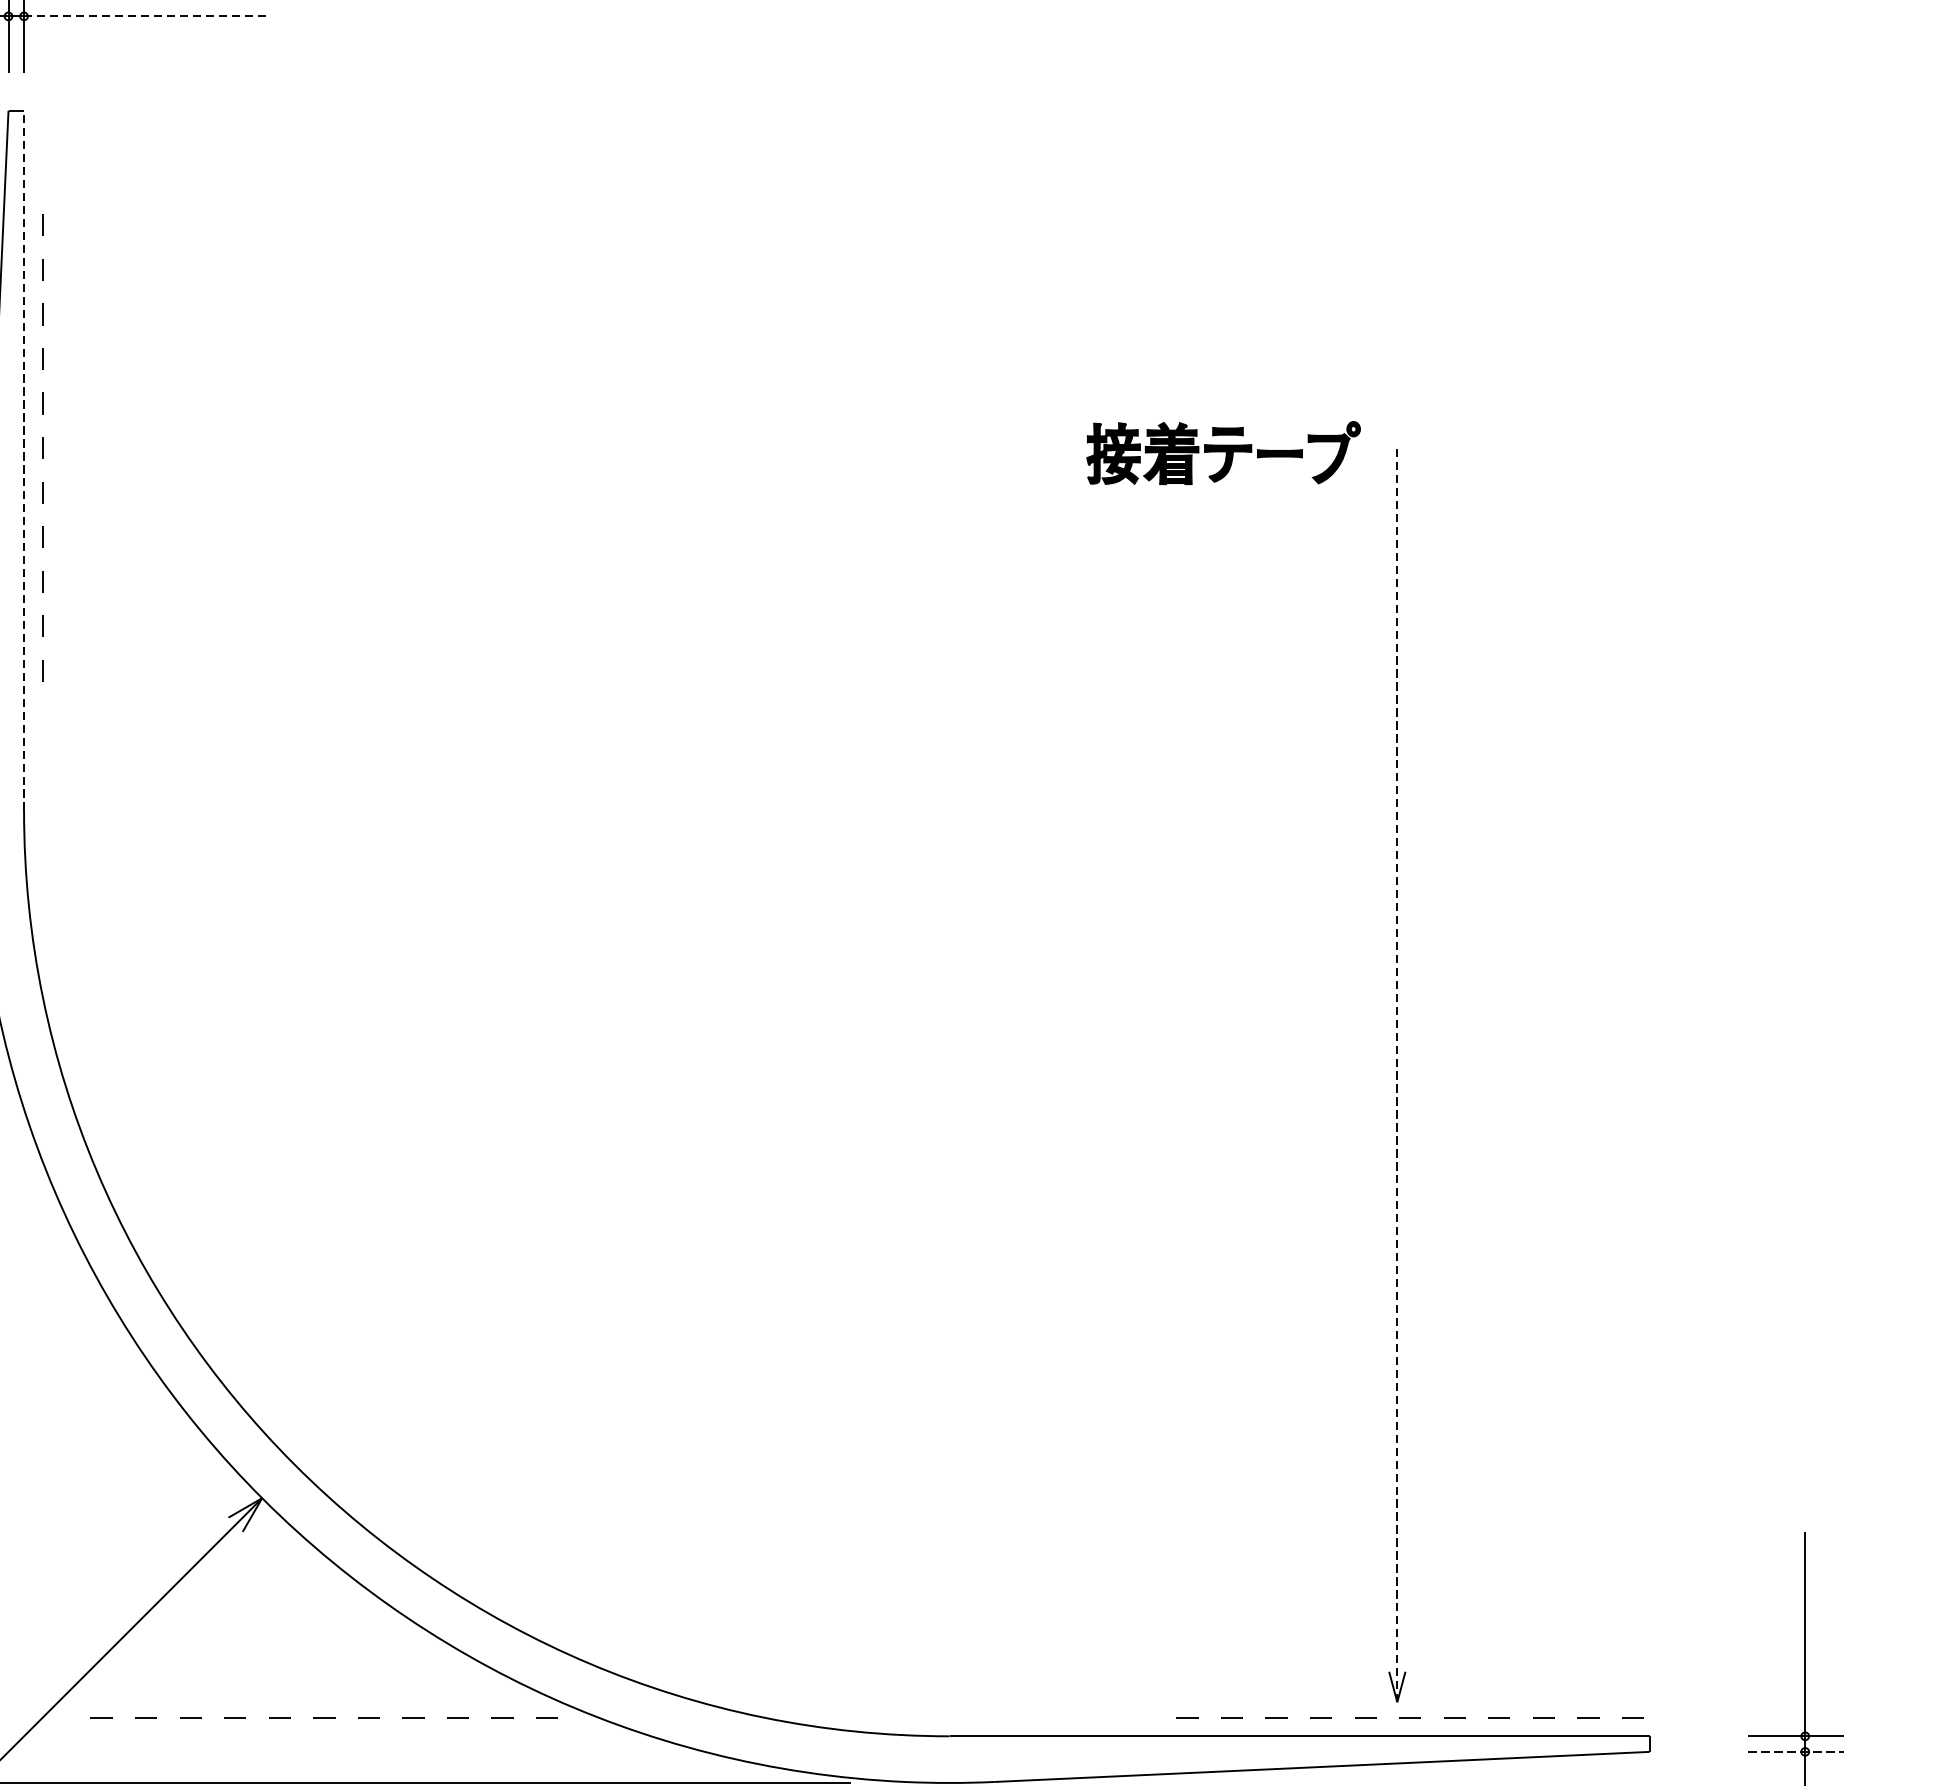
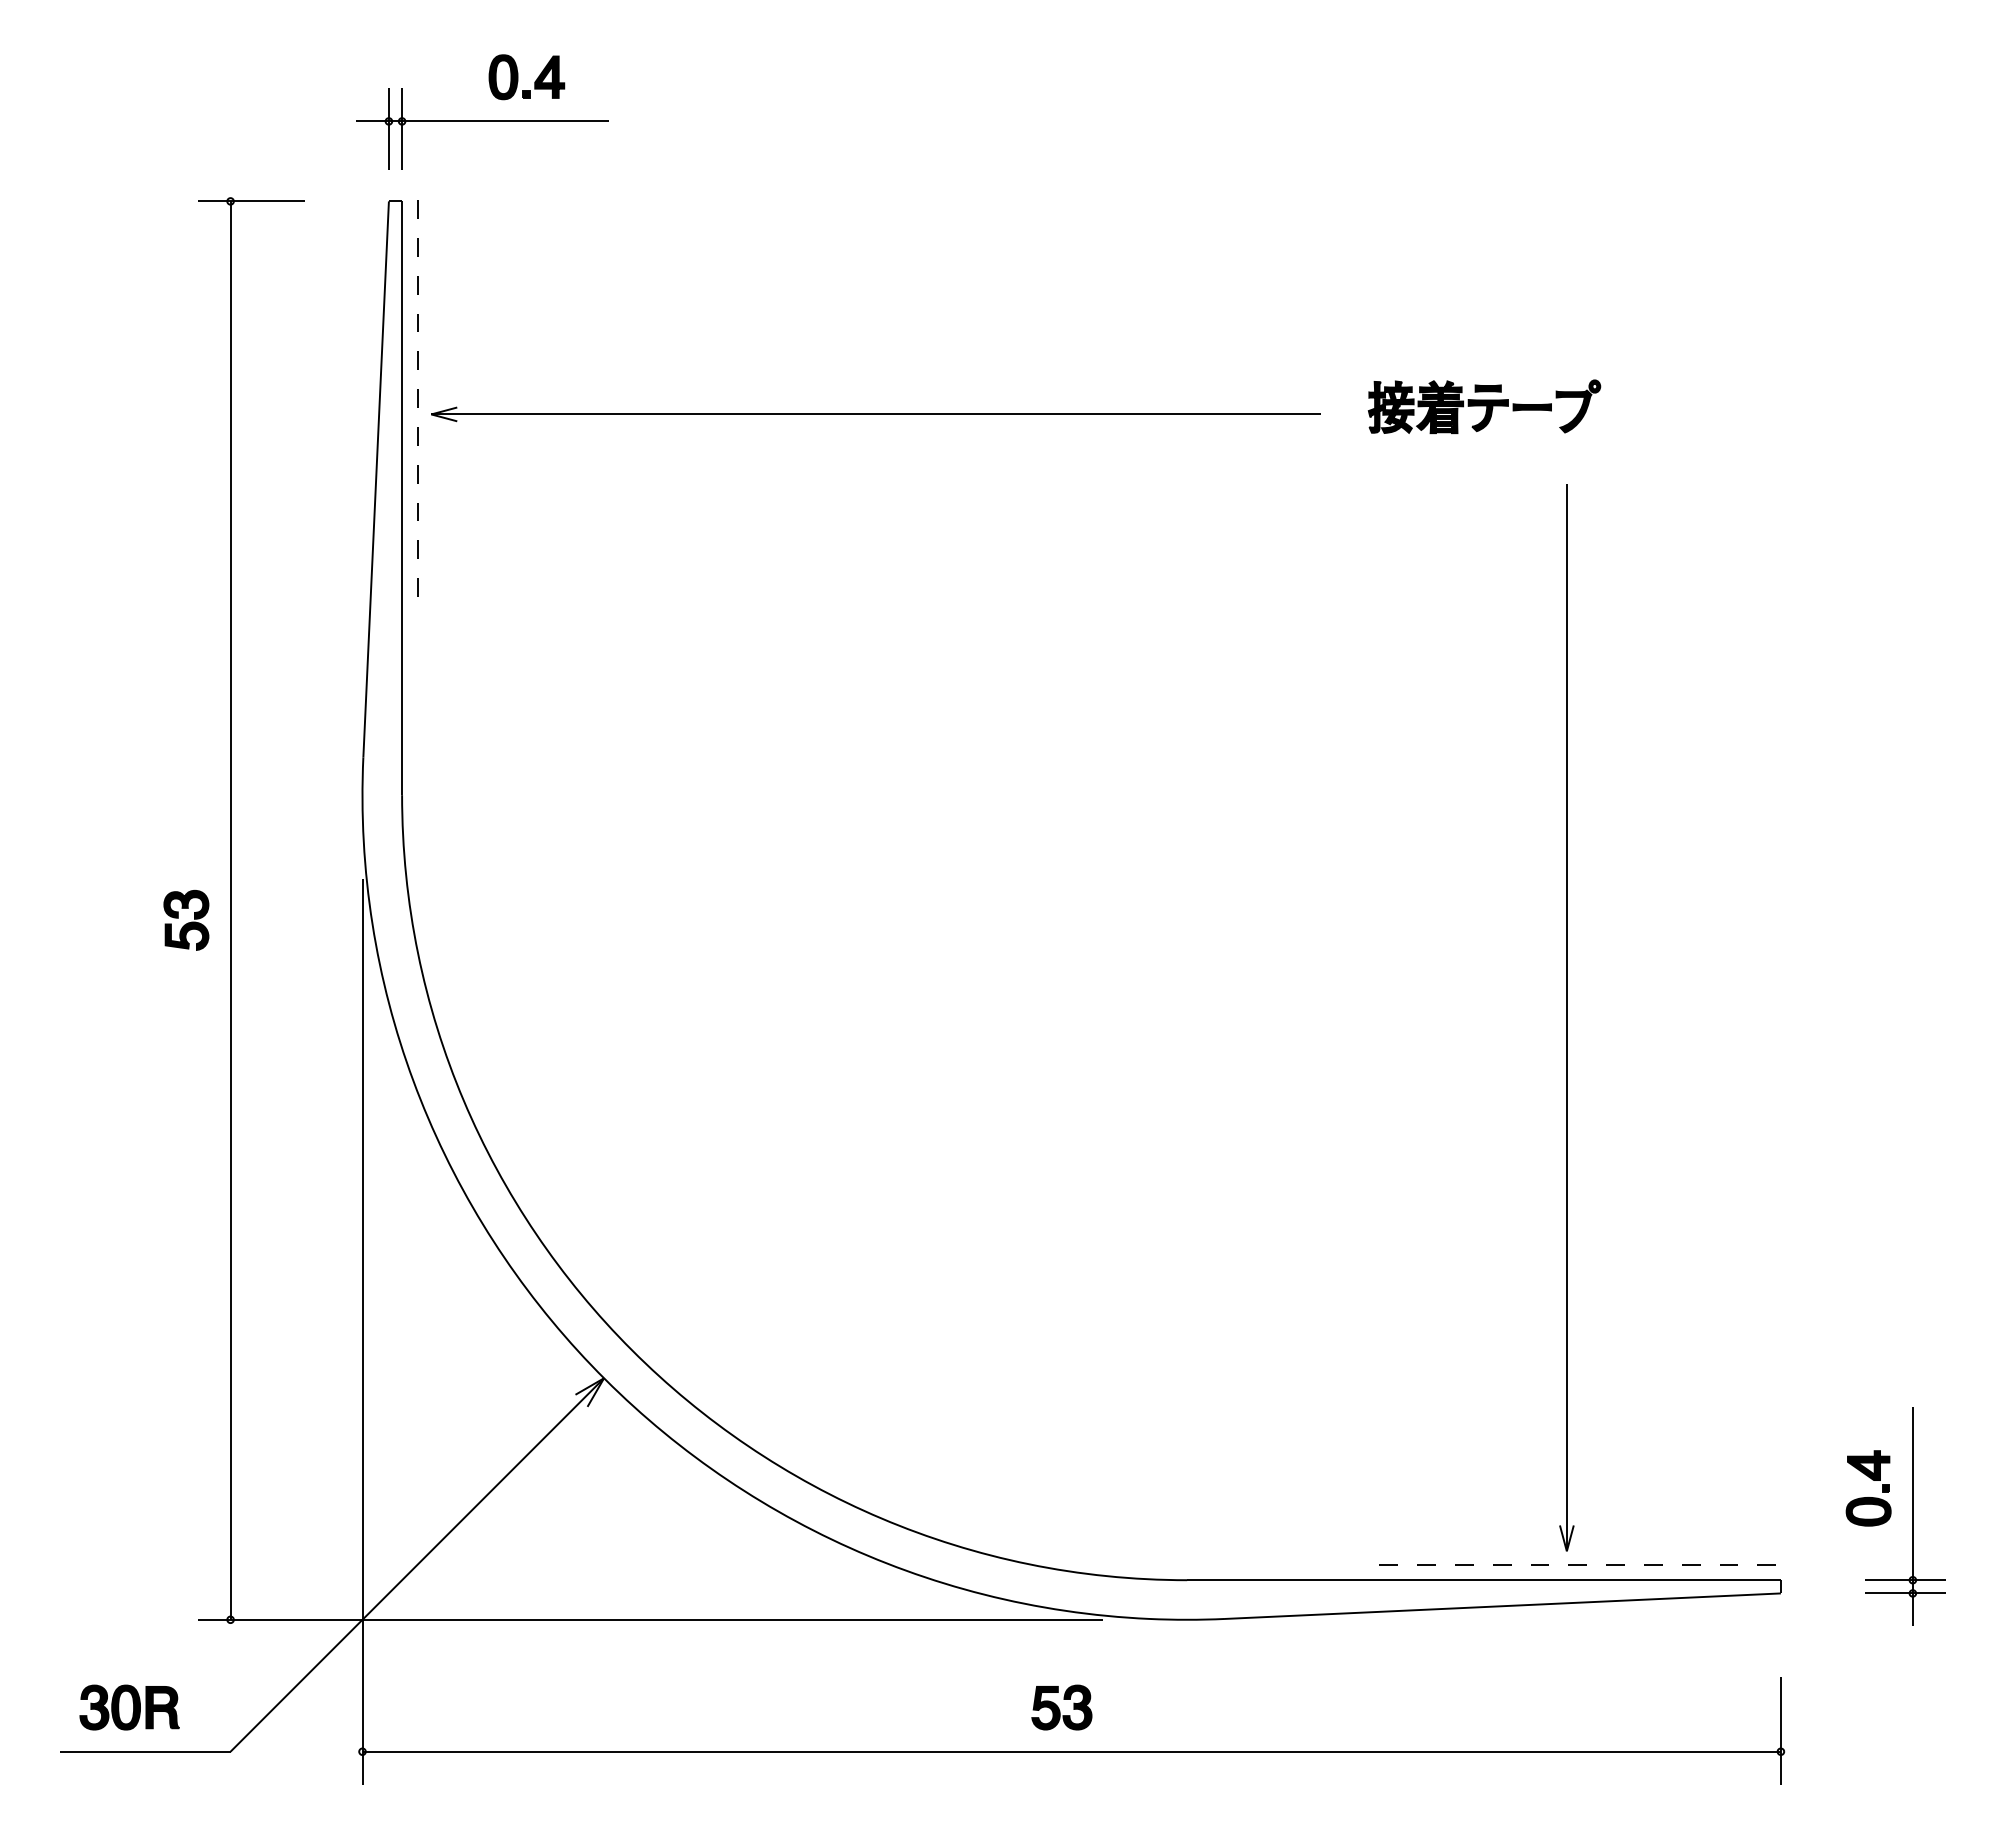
line: (145, 16) -> (505, 121), dashed -> solid
part: (582, 361) -> (875, 414), added
line: (42, 447) -> (417, 398), moved
part: (1223, 452) -> (1484, 406), moved
line: (24, 460) -> (402, 498), dashed -> solid
line: (1396, 1072) -> (1566, 1017), dashed -> solid
part: (1757, 1618) -> (1872, 1480), added
line: (323, 1717) -> (656, 1564), removed
line: (1796, 1751) -> (1905, 1593), dashed -> solid

